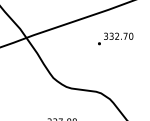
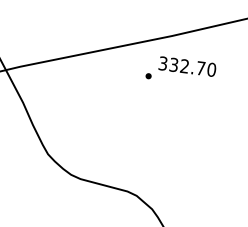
text: (115, 38) -> (180, 70), moved

